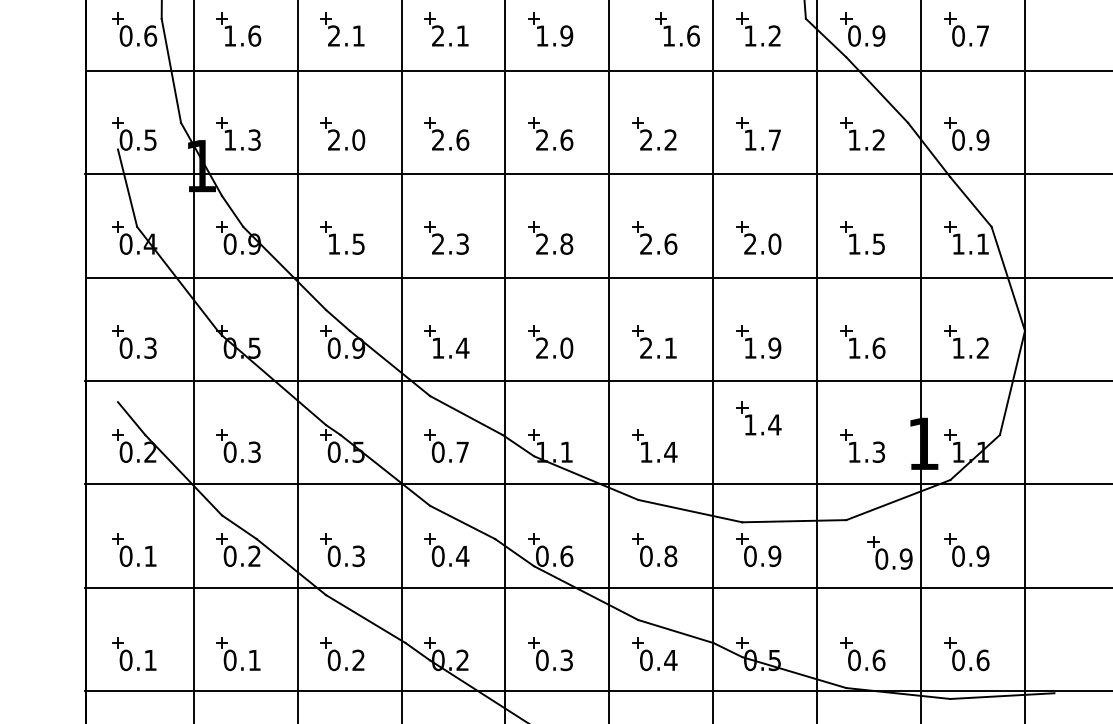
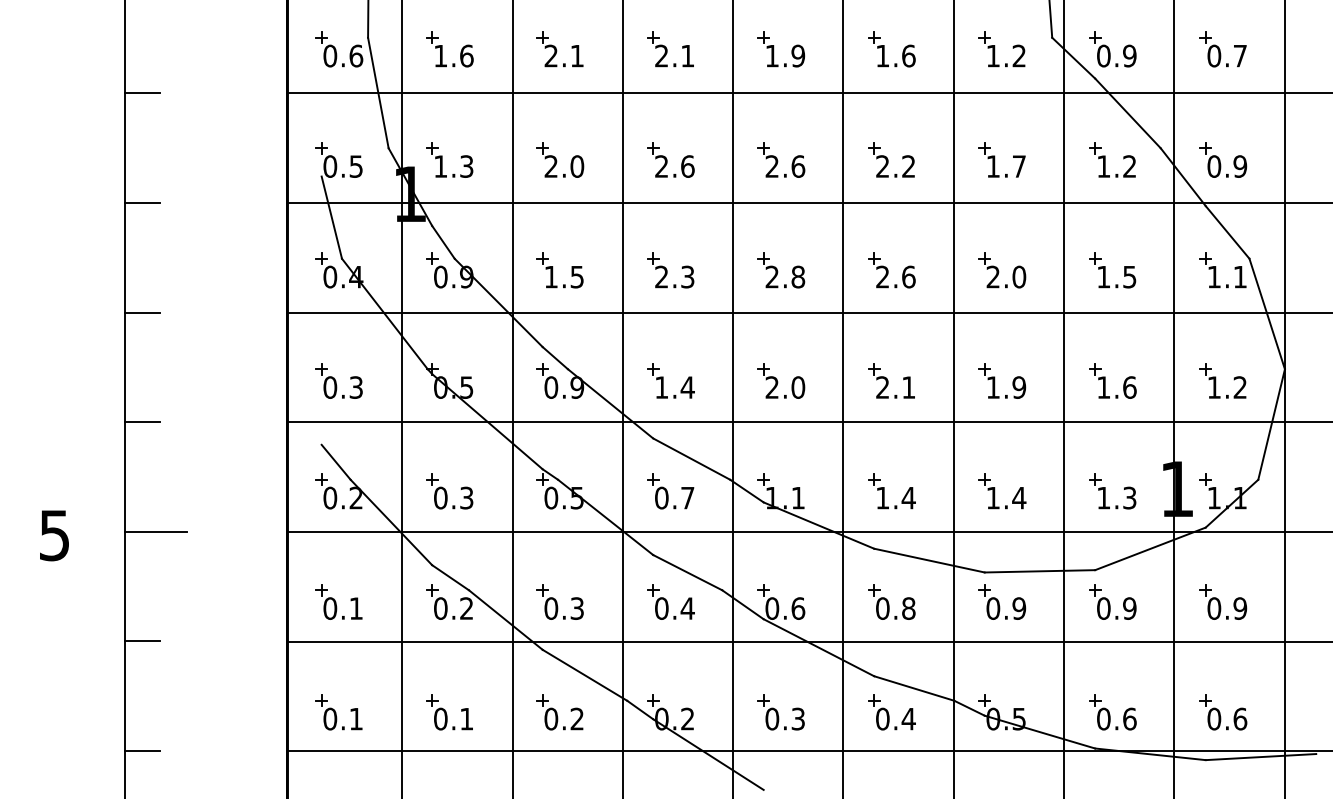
part: (670, 29) -> (884, 49), moved
part: (752, 418) -> (995, 491), moved
part: (889, 552) -> (1112, 601), moved

